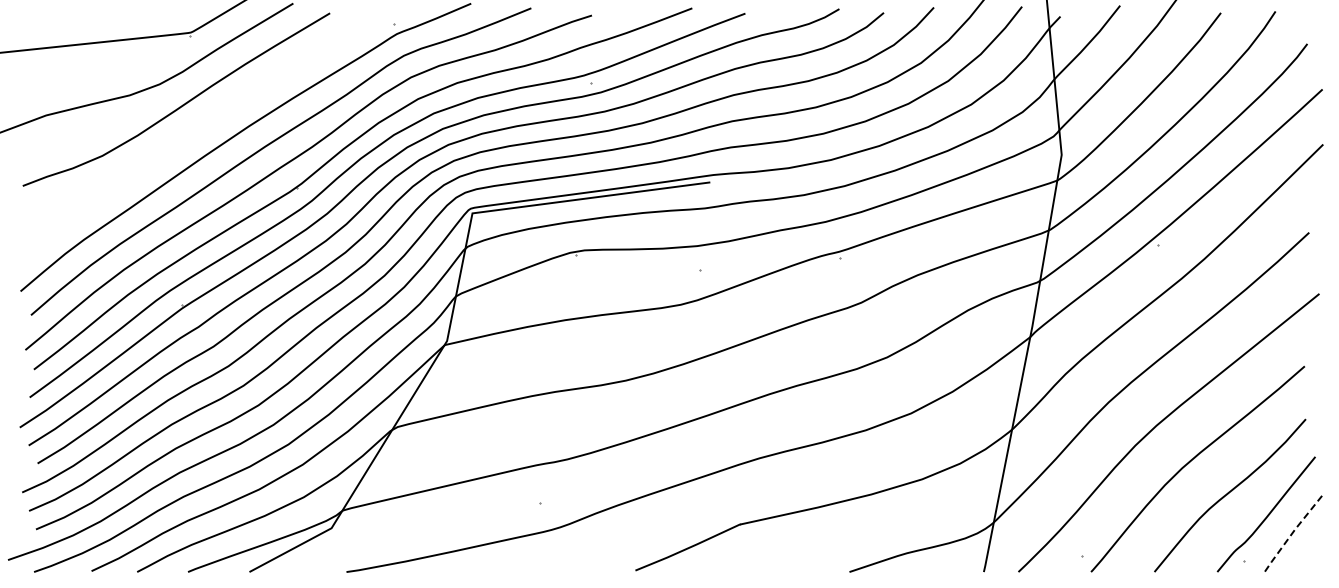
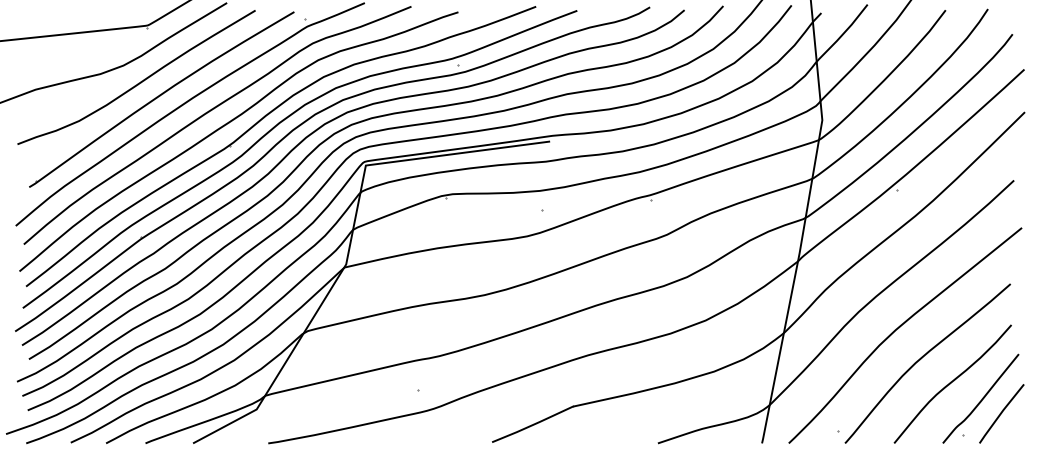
part: (208, 127) -> (161, 99), added
line: (1292, 533) -> (1001, 413), dashed -> solid

